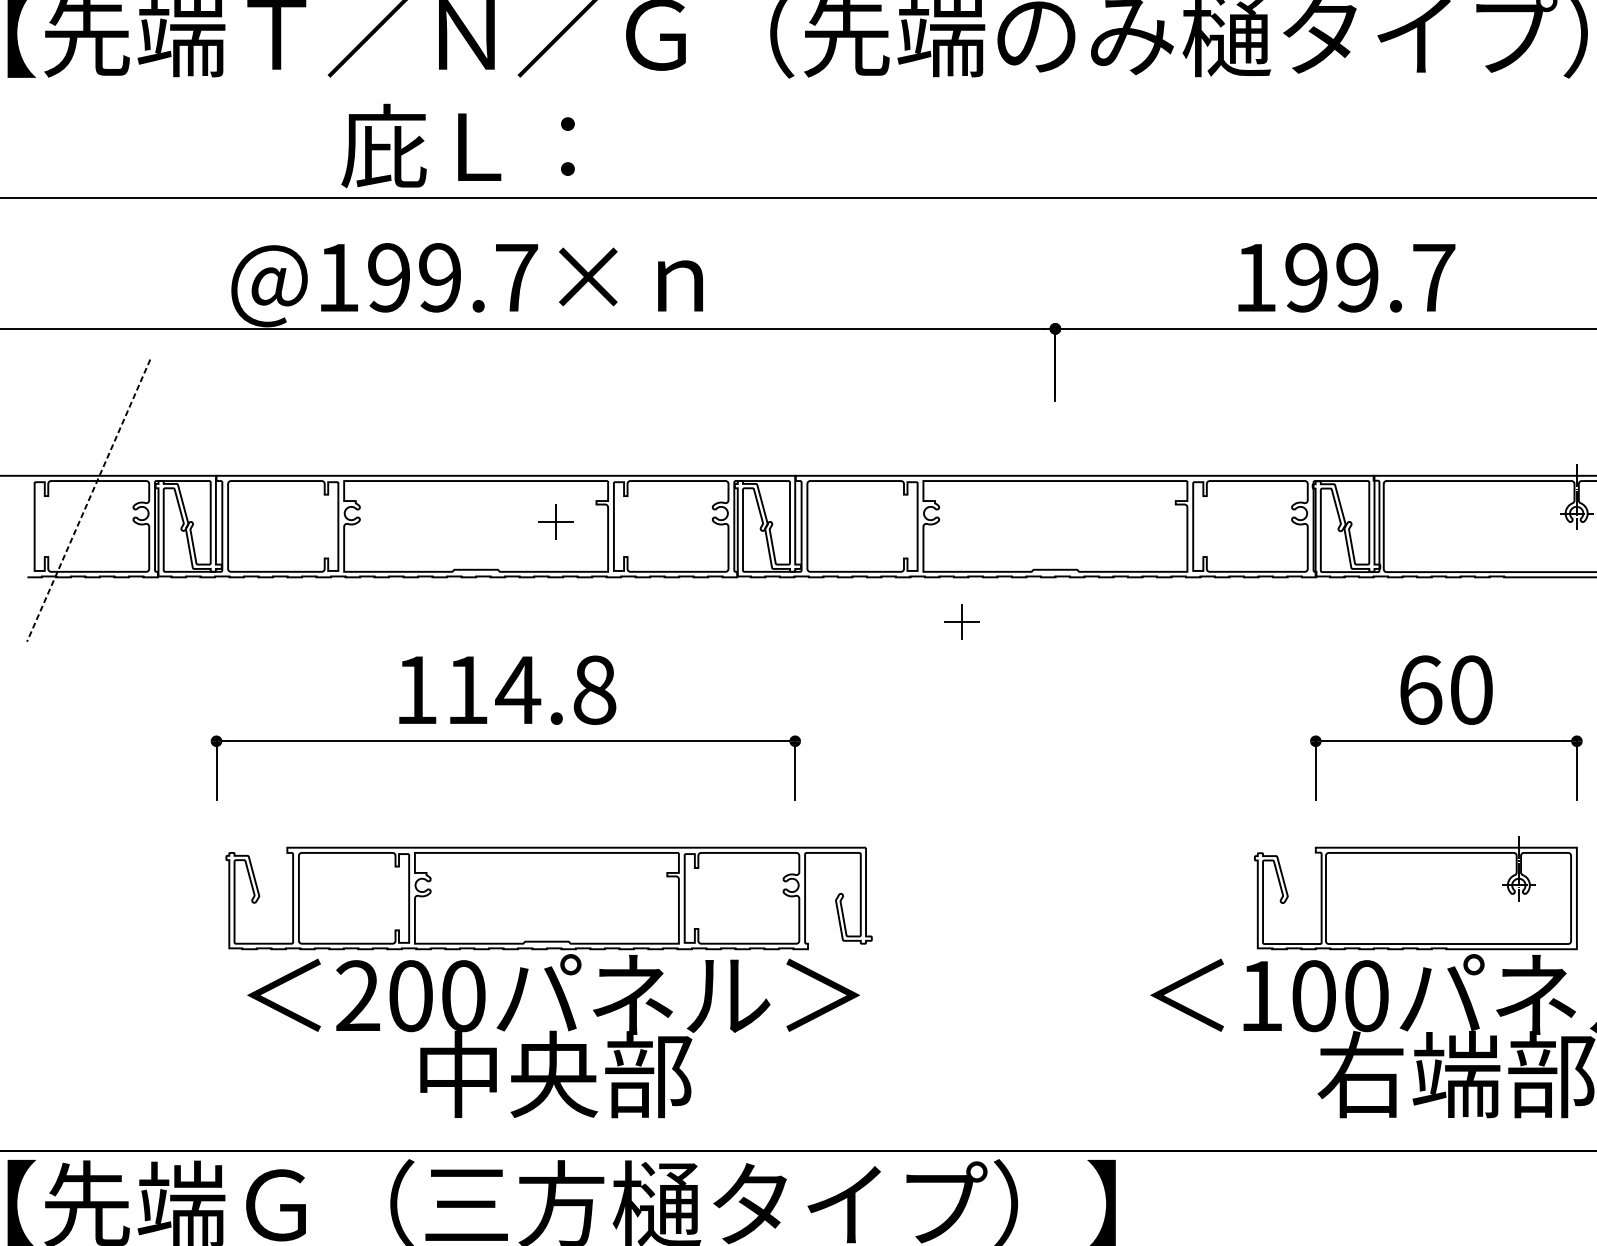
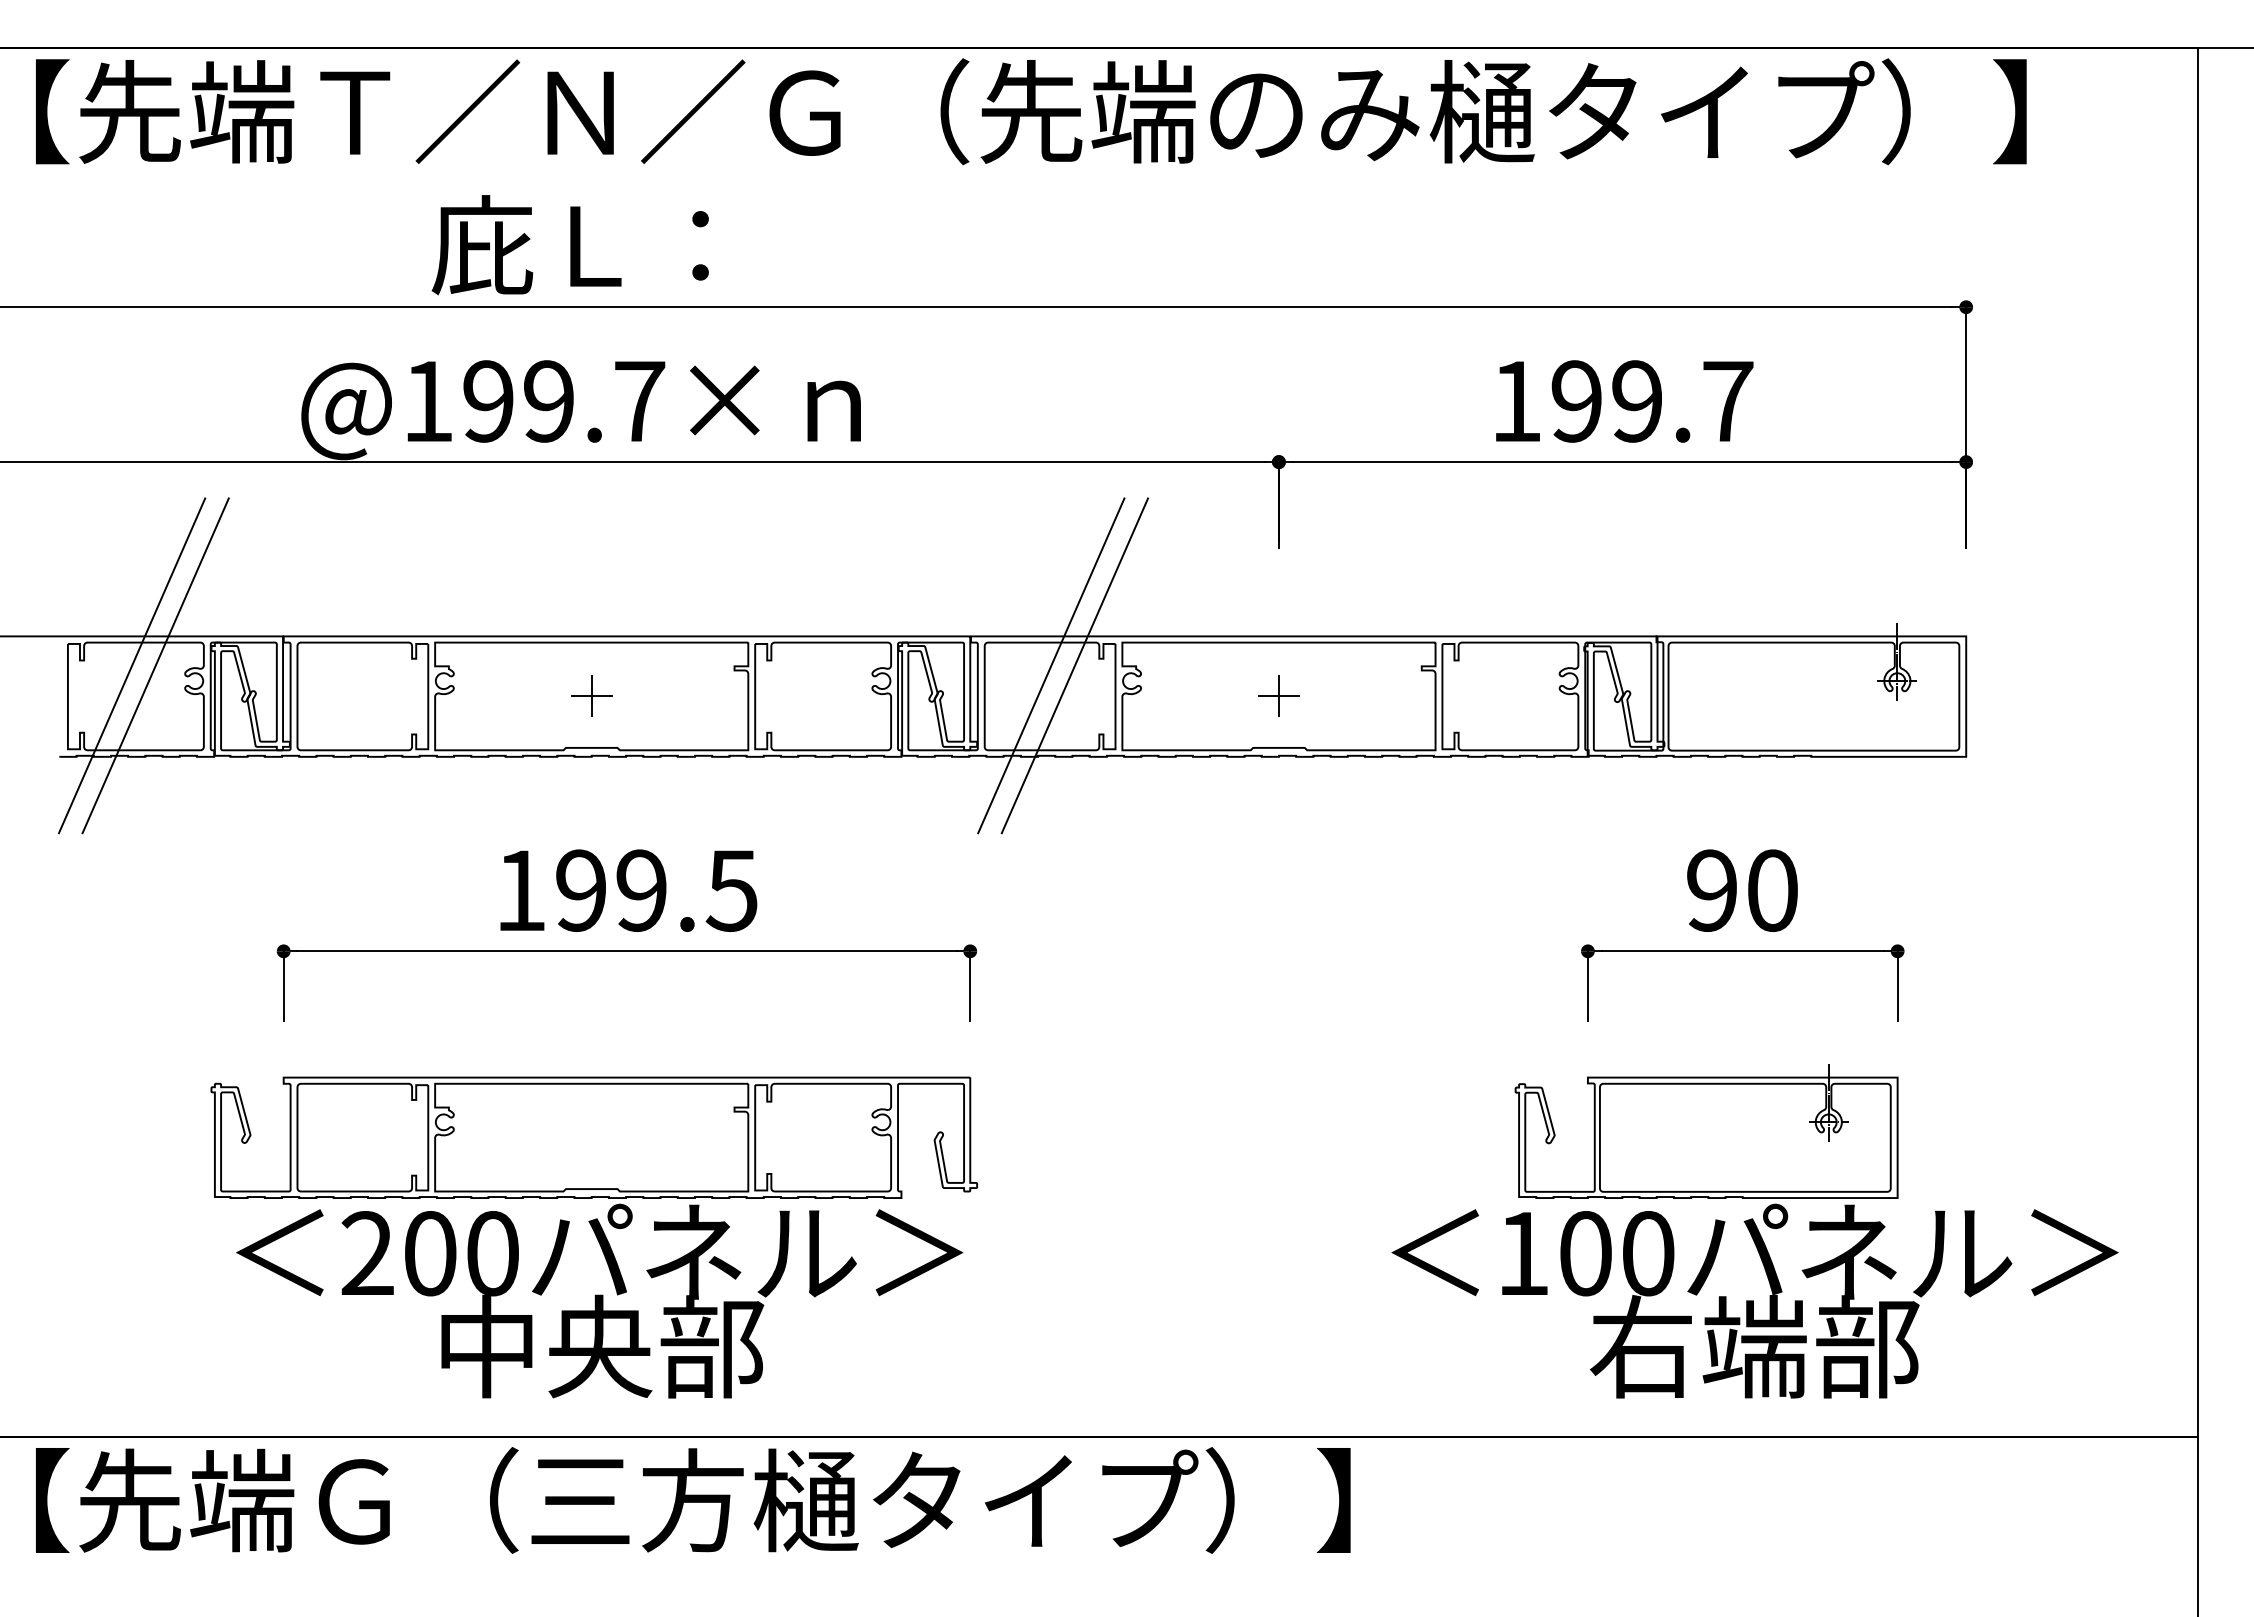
line: (89, 500) -> (132, 665), dashed -> solid
line: (108, 500) -> (155, 665), added
line: (863, 500) -> (1051, 665), added
line: (883, 500) -> (1074, 665), added
part: (556, 521) -> (591, 695), moved
part: (961, 620) -> (1278, 695), moved
text: (530, 690) -> (656, 890), 114.8 -> 199.5
text: (1420, 690) -> (1712, 890), 60 -> 90
part: (549, 982) -> (594, 1237), moved

